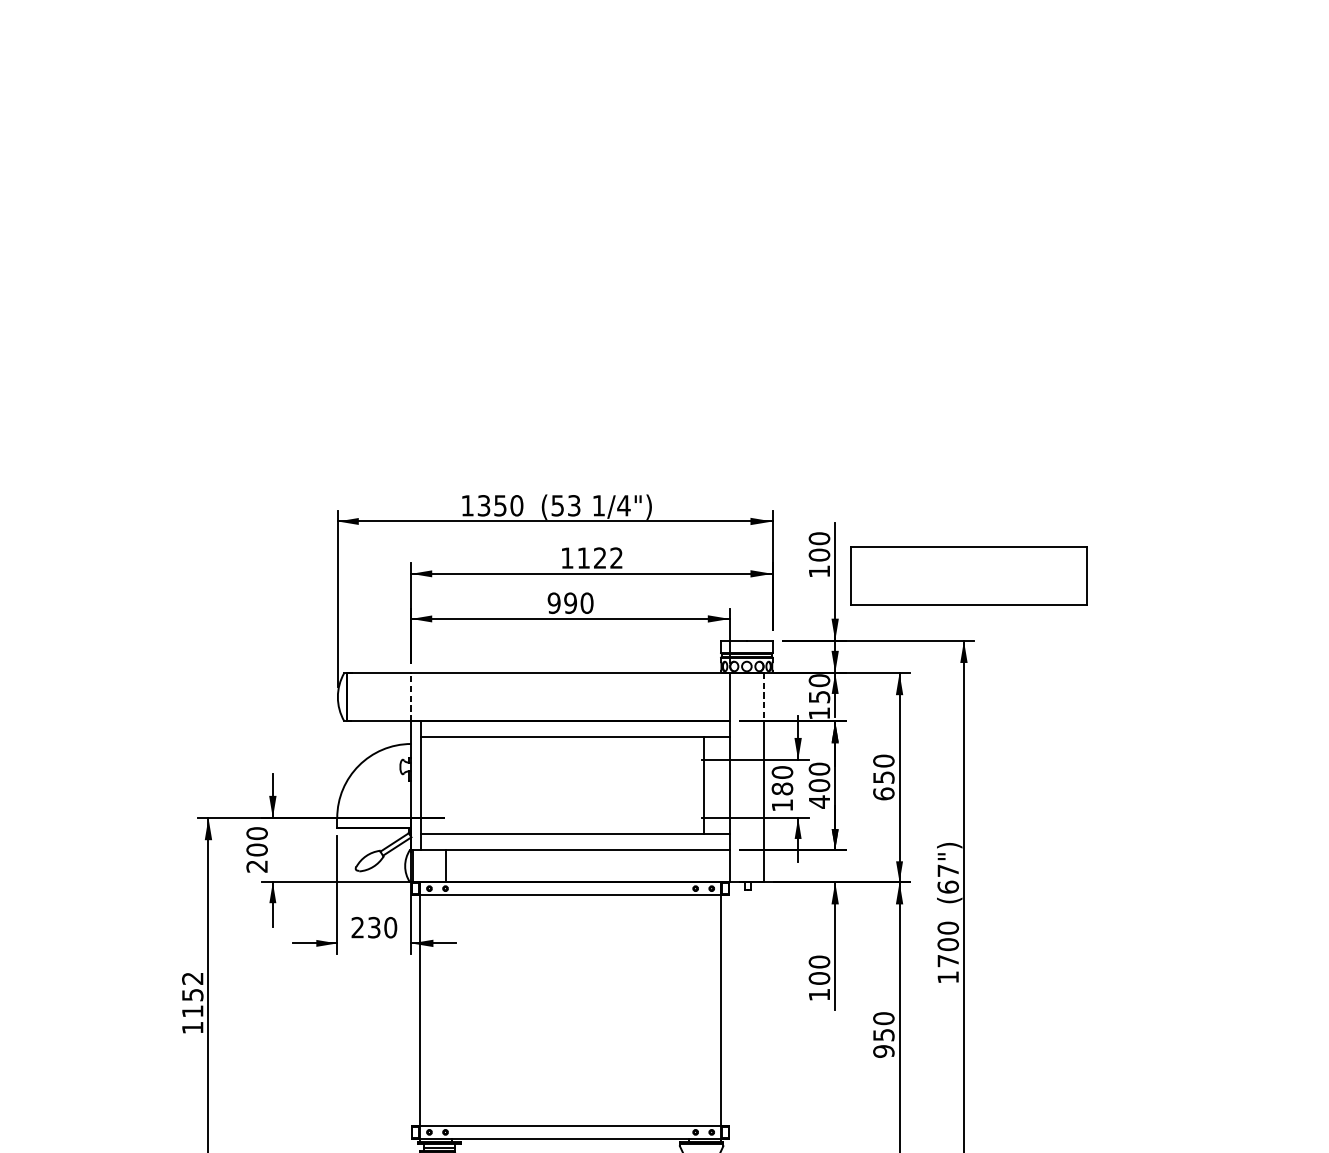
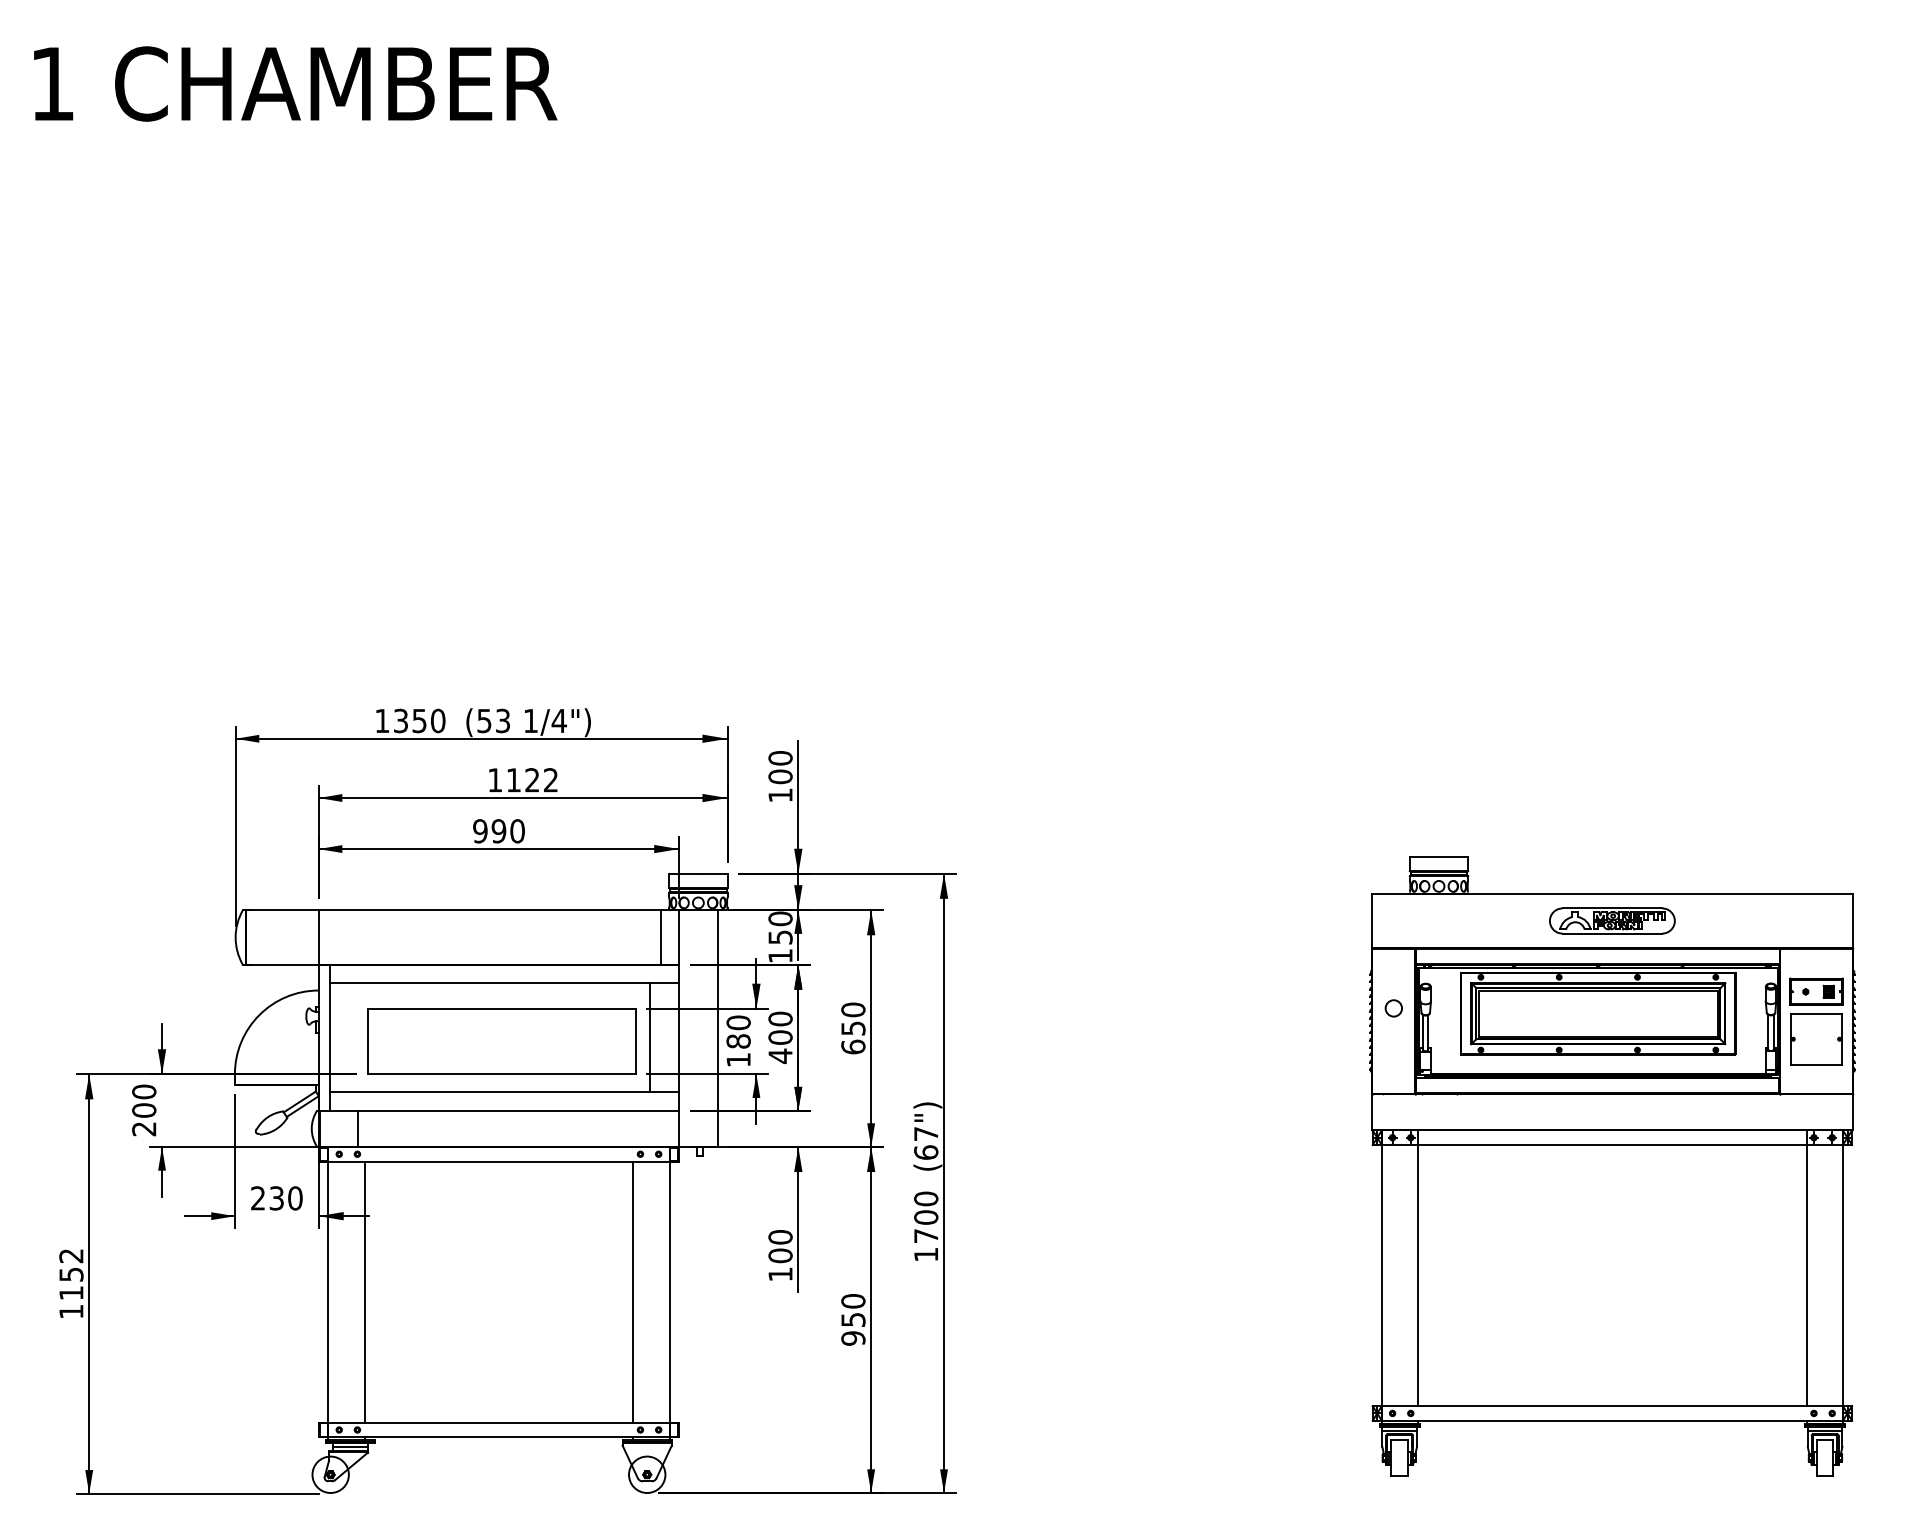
part: (968, 576) -> (501, 1041), moved
line: (411, 697) -> (318, 937), dashed -> solid
line: (714, 697) -> (661, 937), added
line: (763, 697) -> (717, 938), dashed -> solid
line: (451, 1009) -> (364, 1291), added
line: (689, 1009) -> (633, 1291), added

